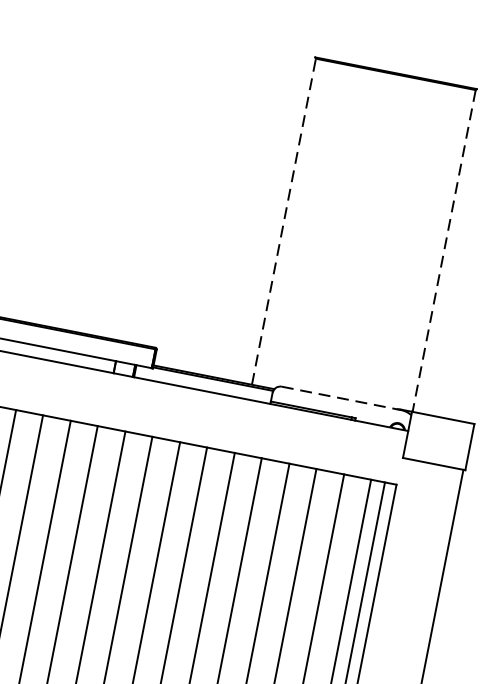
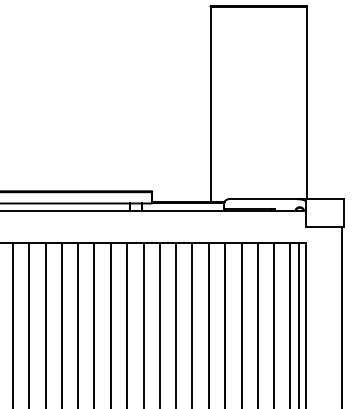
line: (284, 220) -> (211, 103), dashed -> solid
line: (443, 251) -> (306, 103), dashed -> solid
line: (342, 398) -> (264, 199), dashed -> solid

